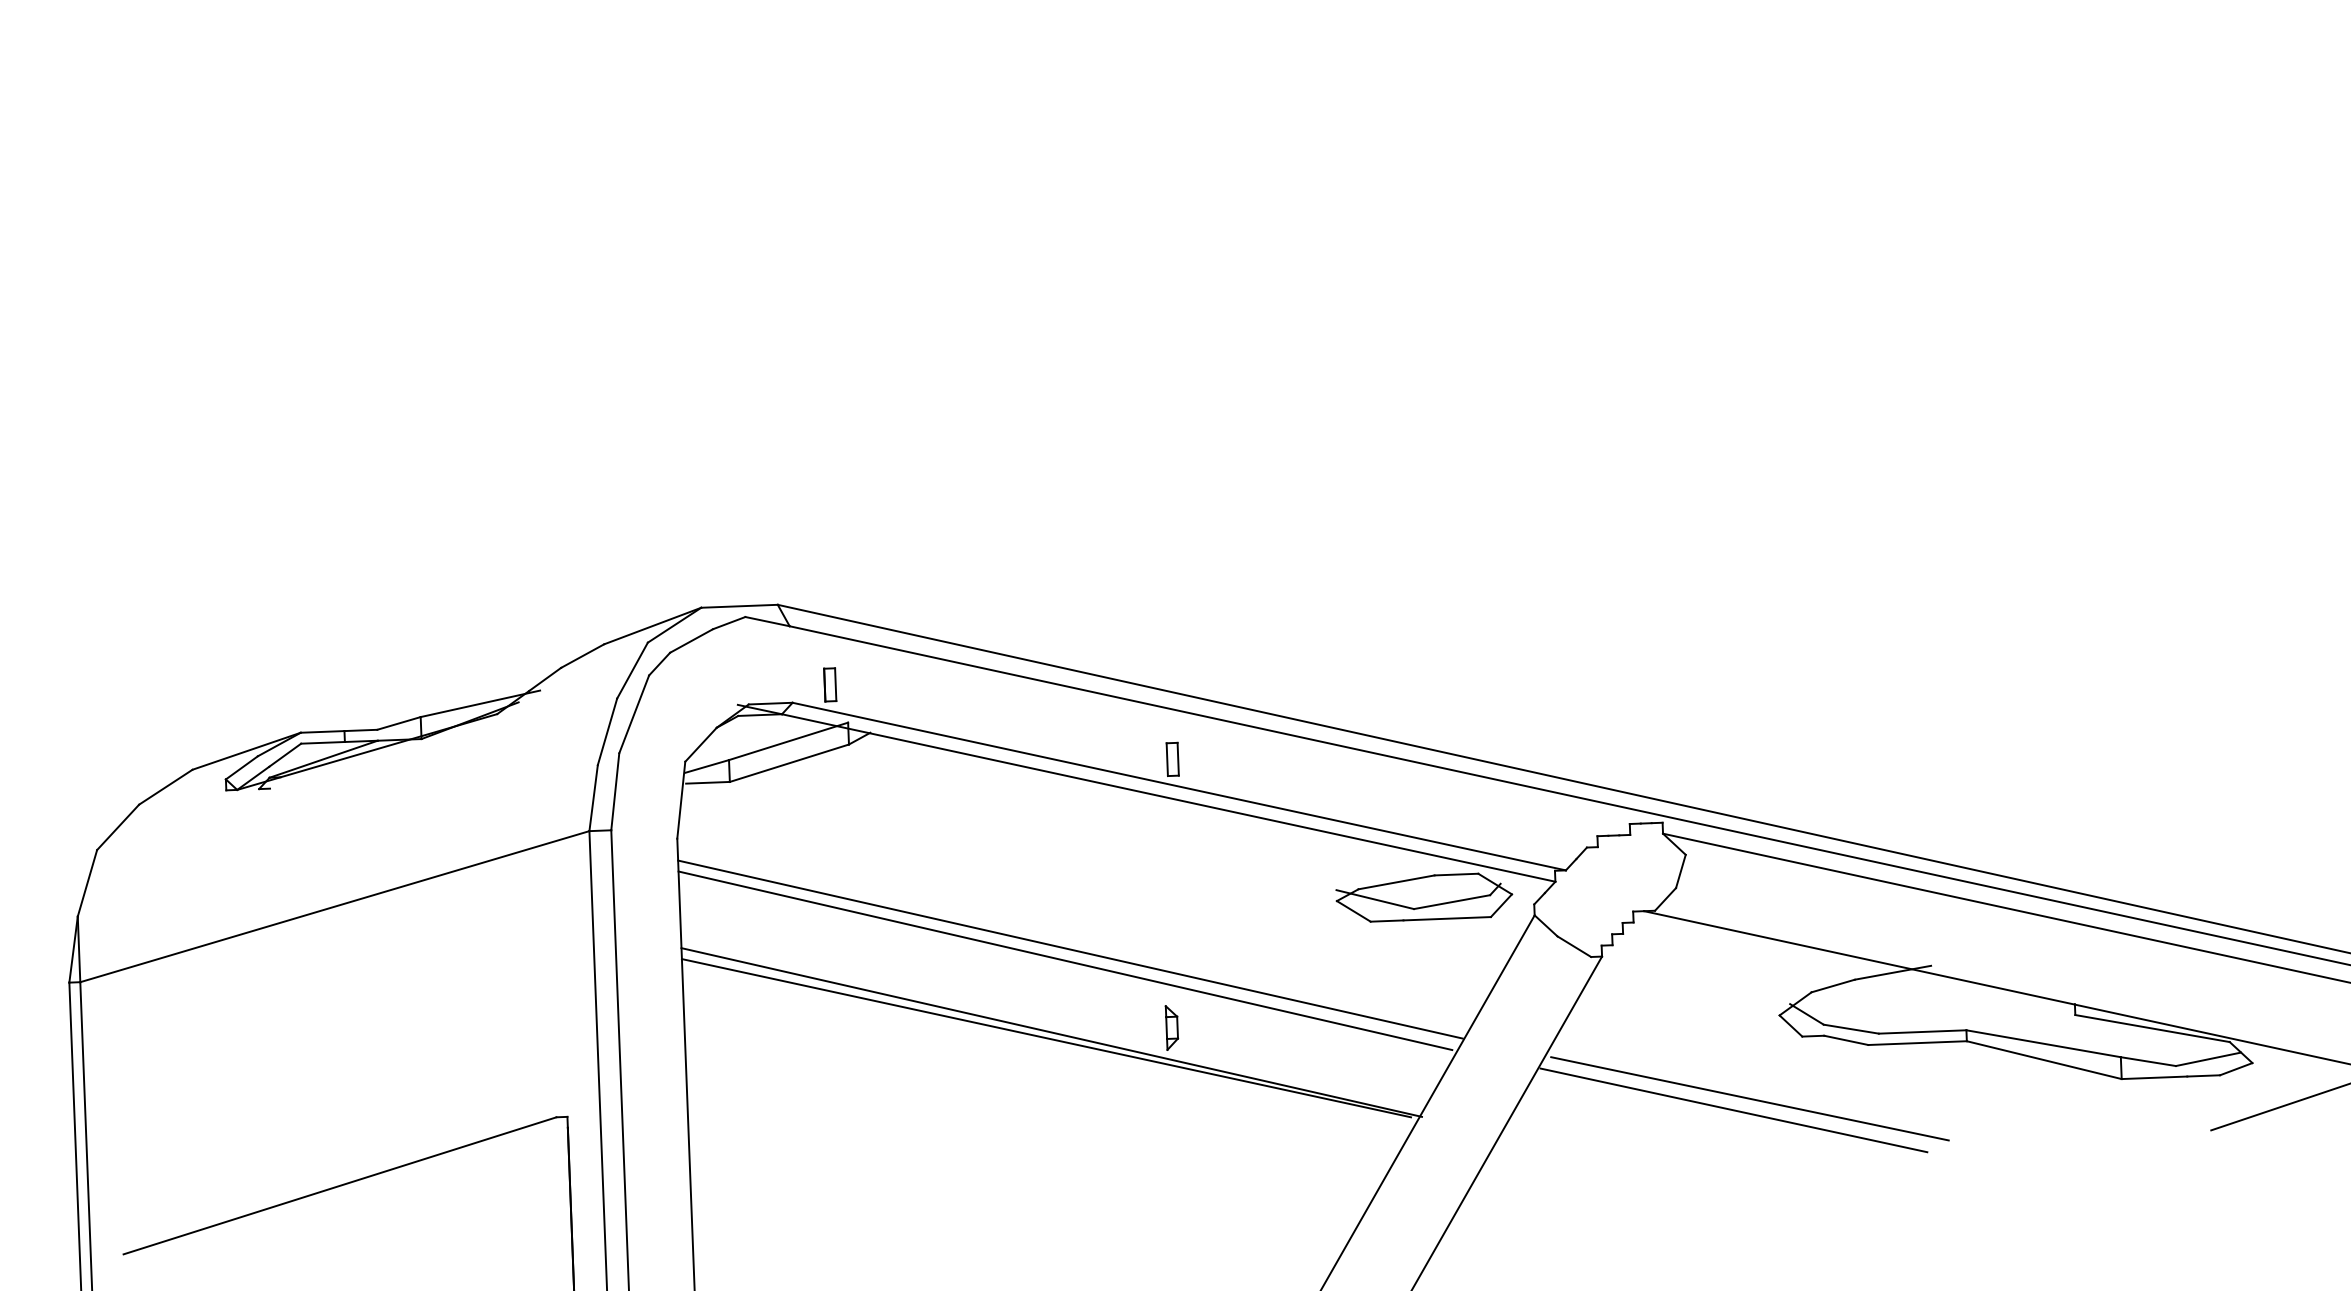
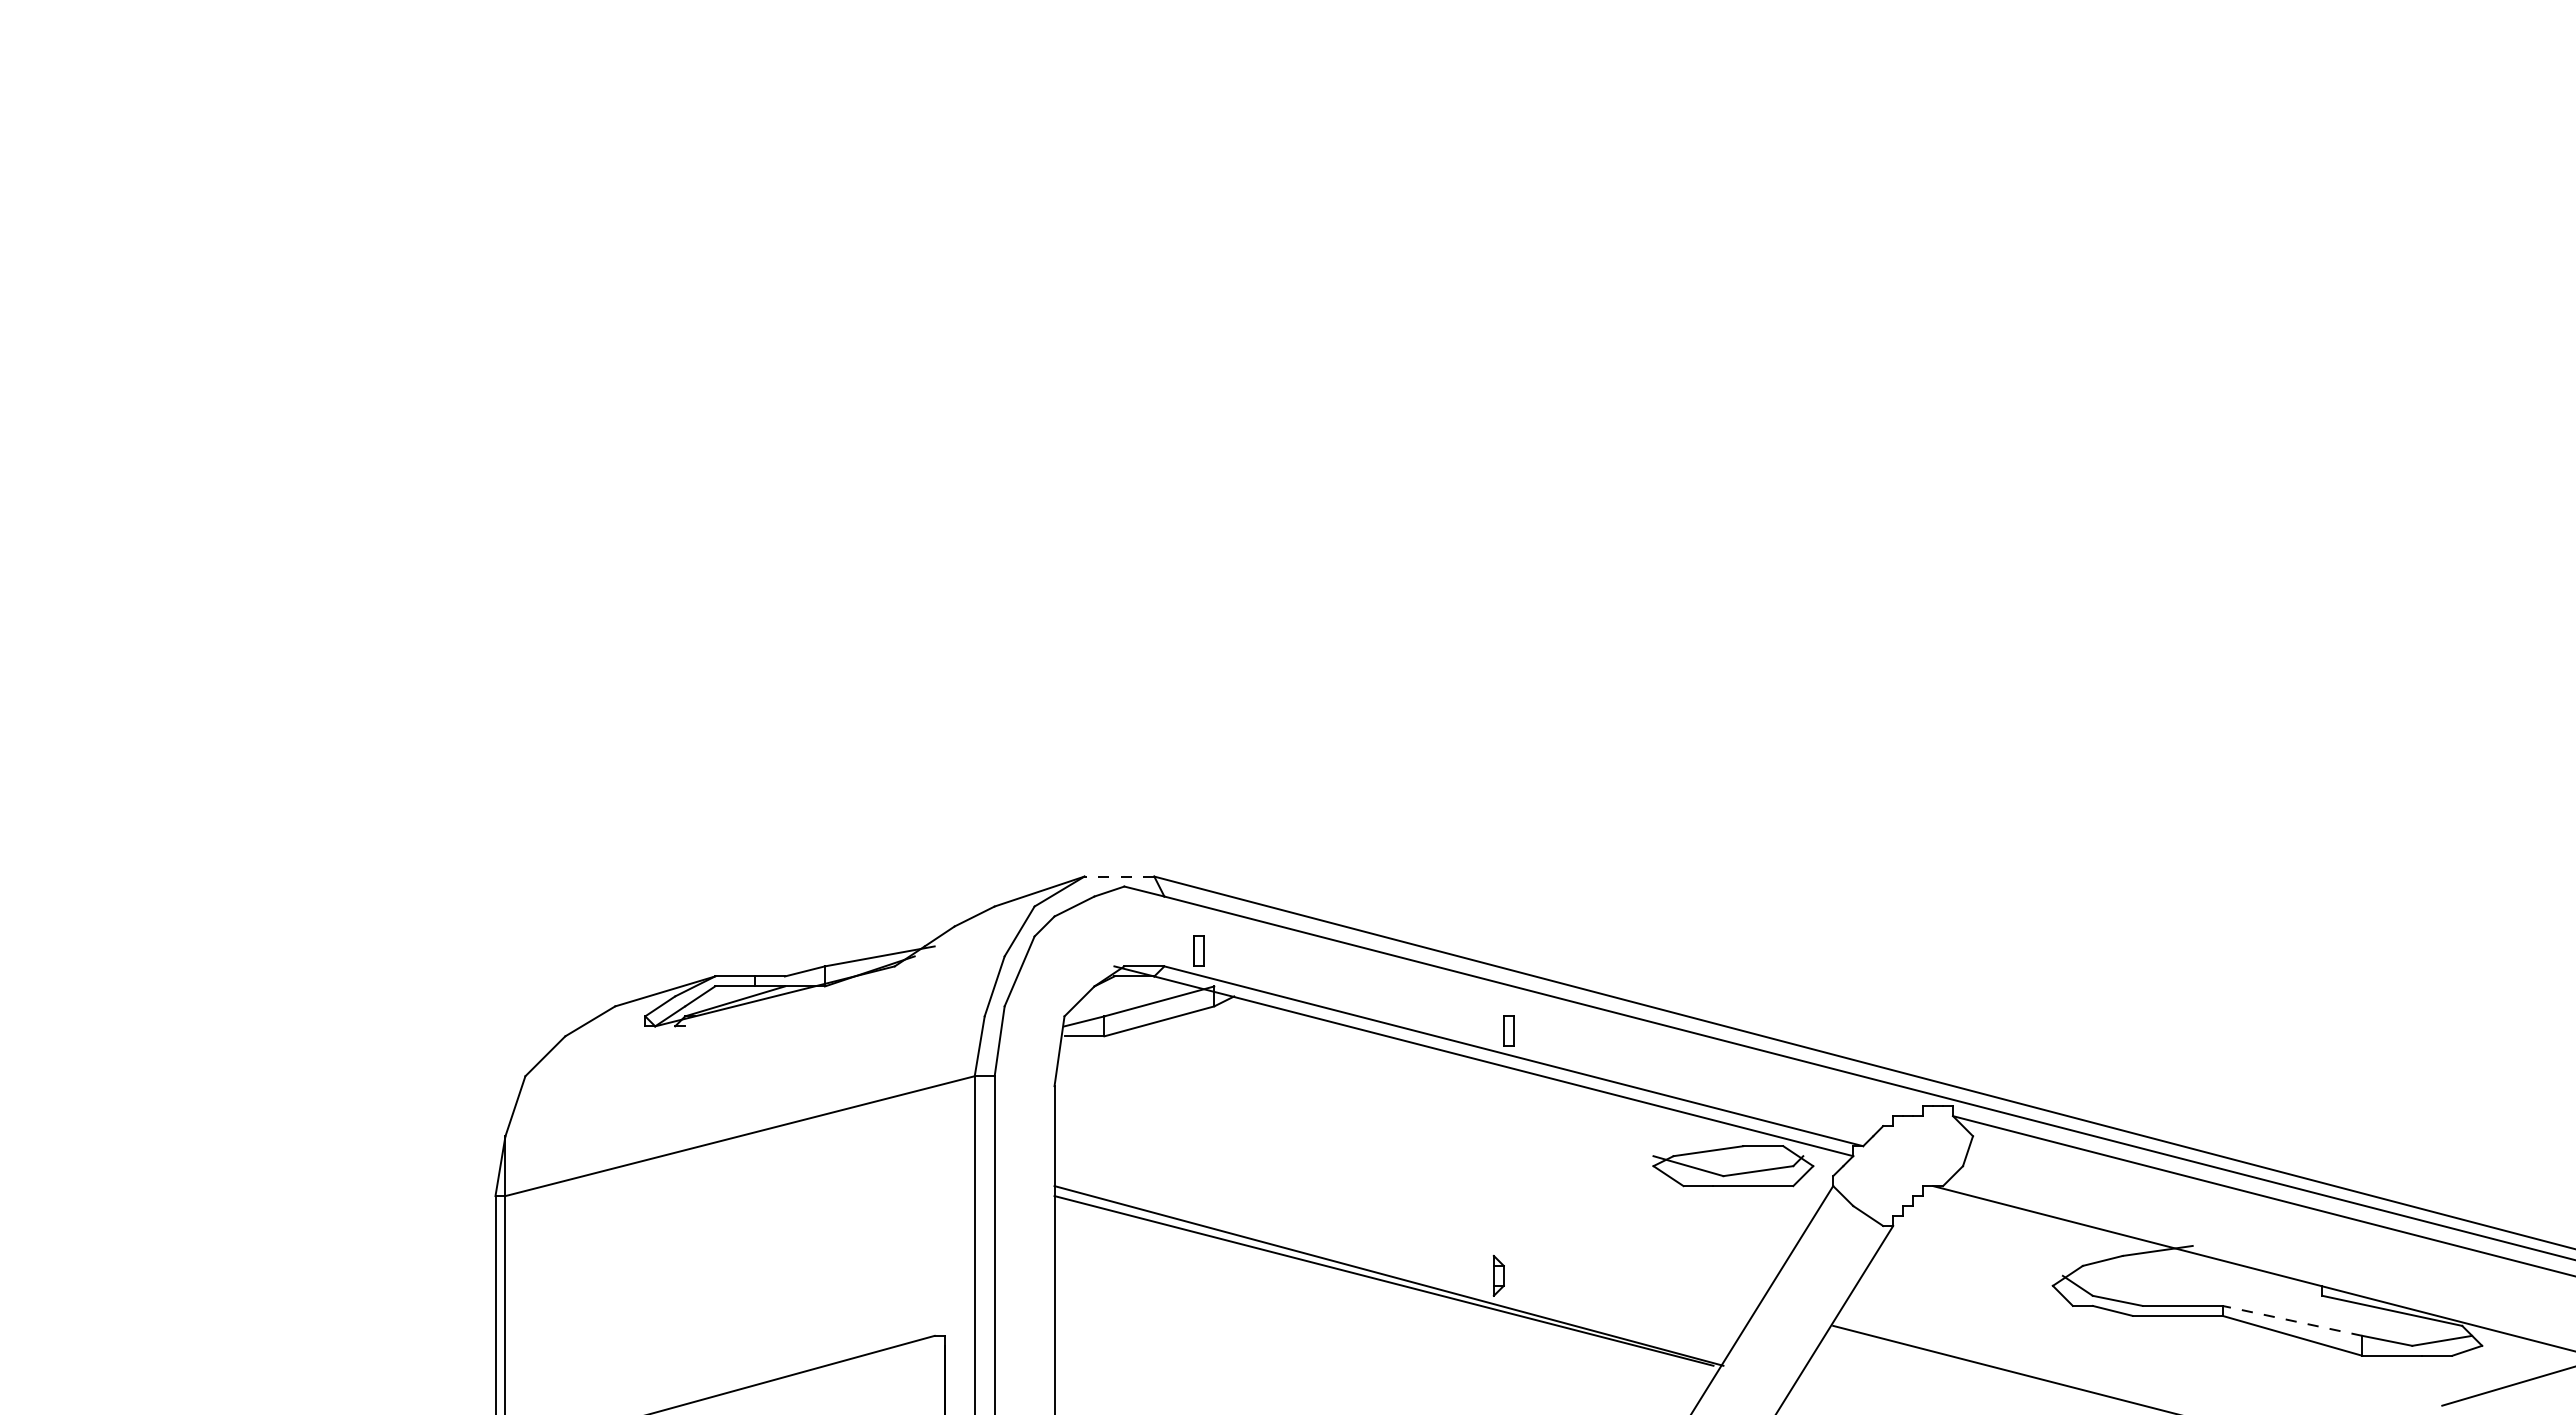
line: (739, 606) -> (1119, 876), solid -> dashed
line: (1069, 949) -> (1408, 1200), removed
line: (1064, 960) -> (1403, 1210), removed
line: (2043, 1043) -> (2292, 1320), solid -> dashed
line: (1749, 1098) -> (2022, 1360), removed

